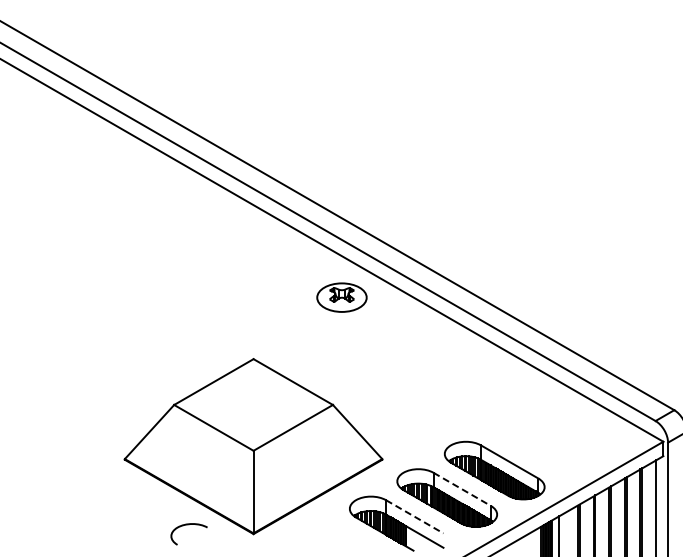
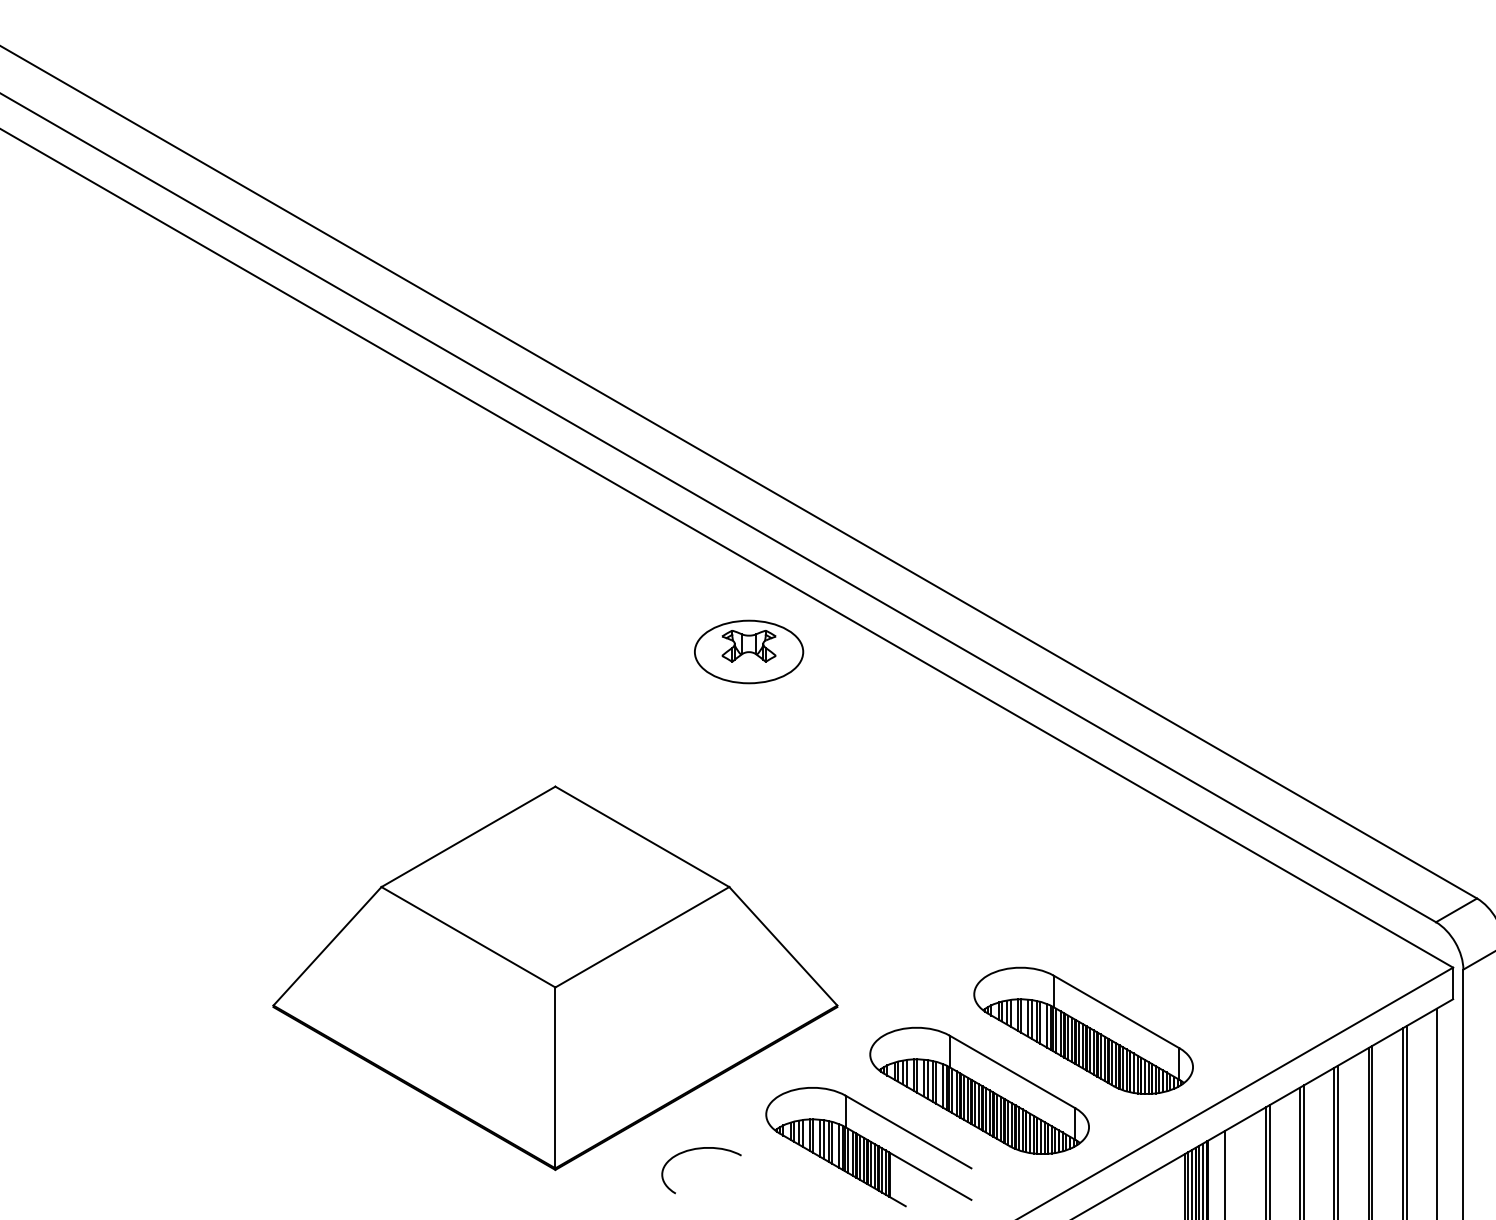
line: (462, 489) -> (1013, 1072), dashed -> solid
line: (415, 517) -> (910, 1133), dashed -> solid
curve: (188, 525) -> (699, 1151), moved

